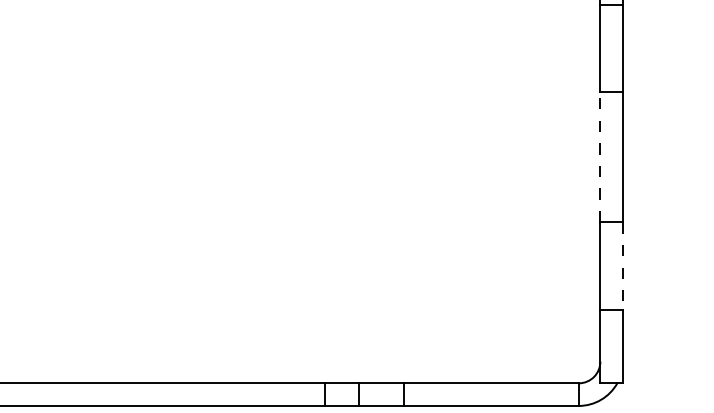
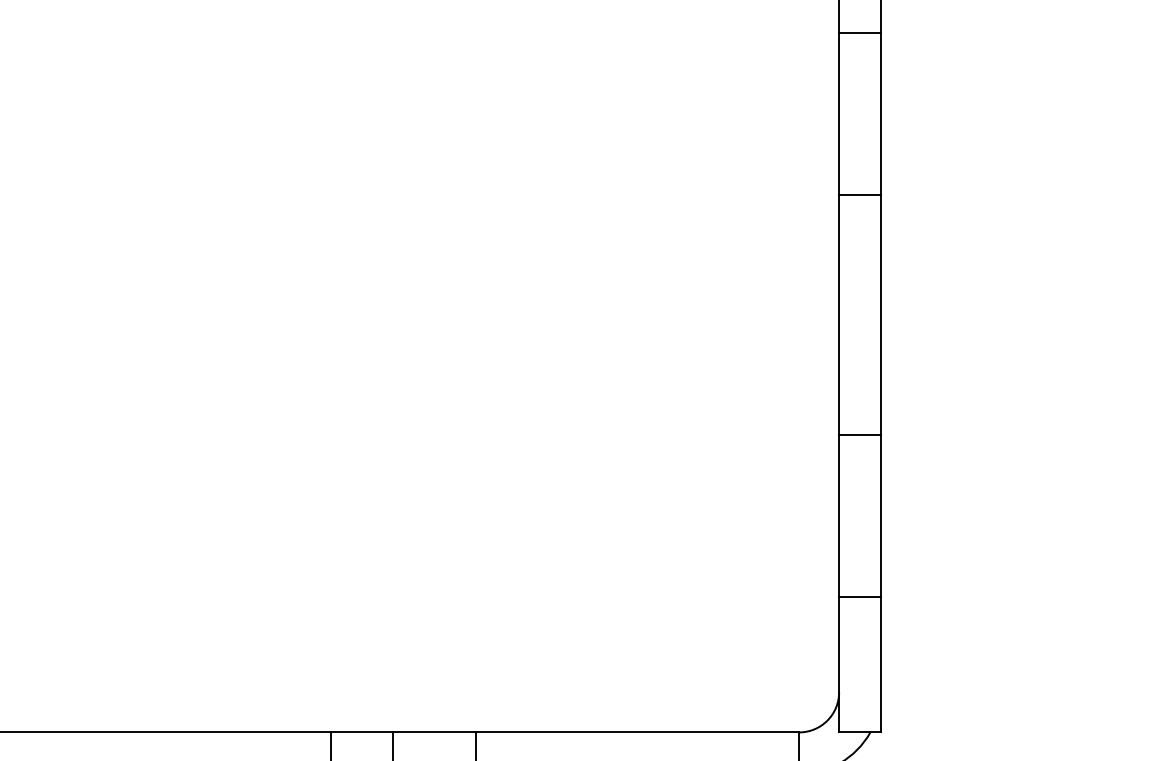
line: (600, 156) -> (839, 313), dashed -> solid
line: (622, 266) -> (879, 516), dashed -> solid

